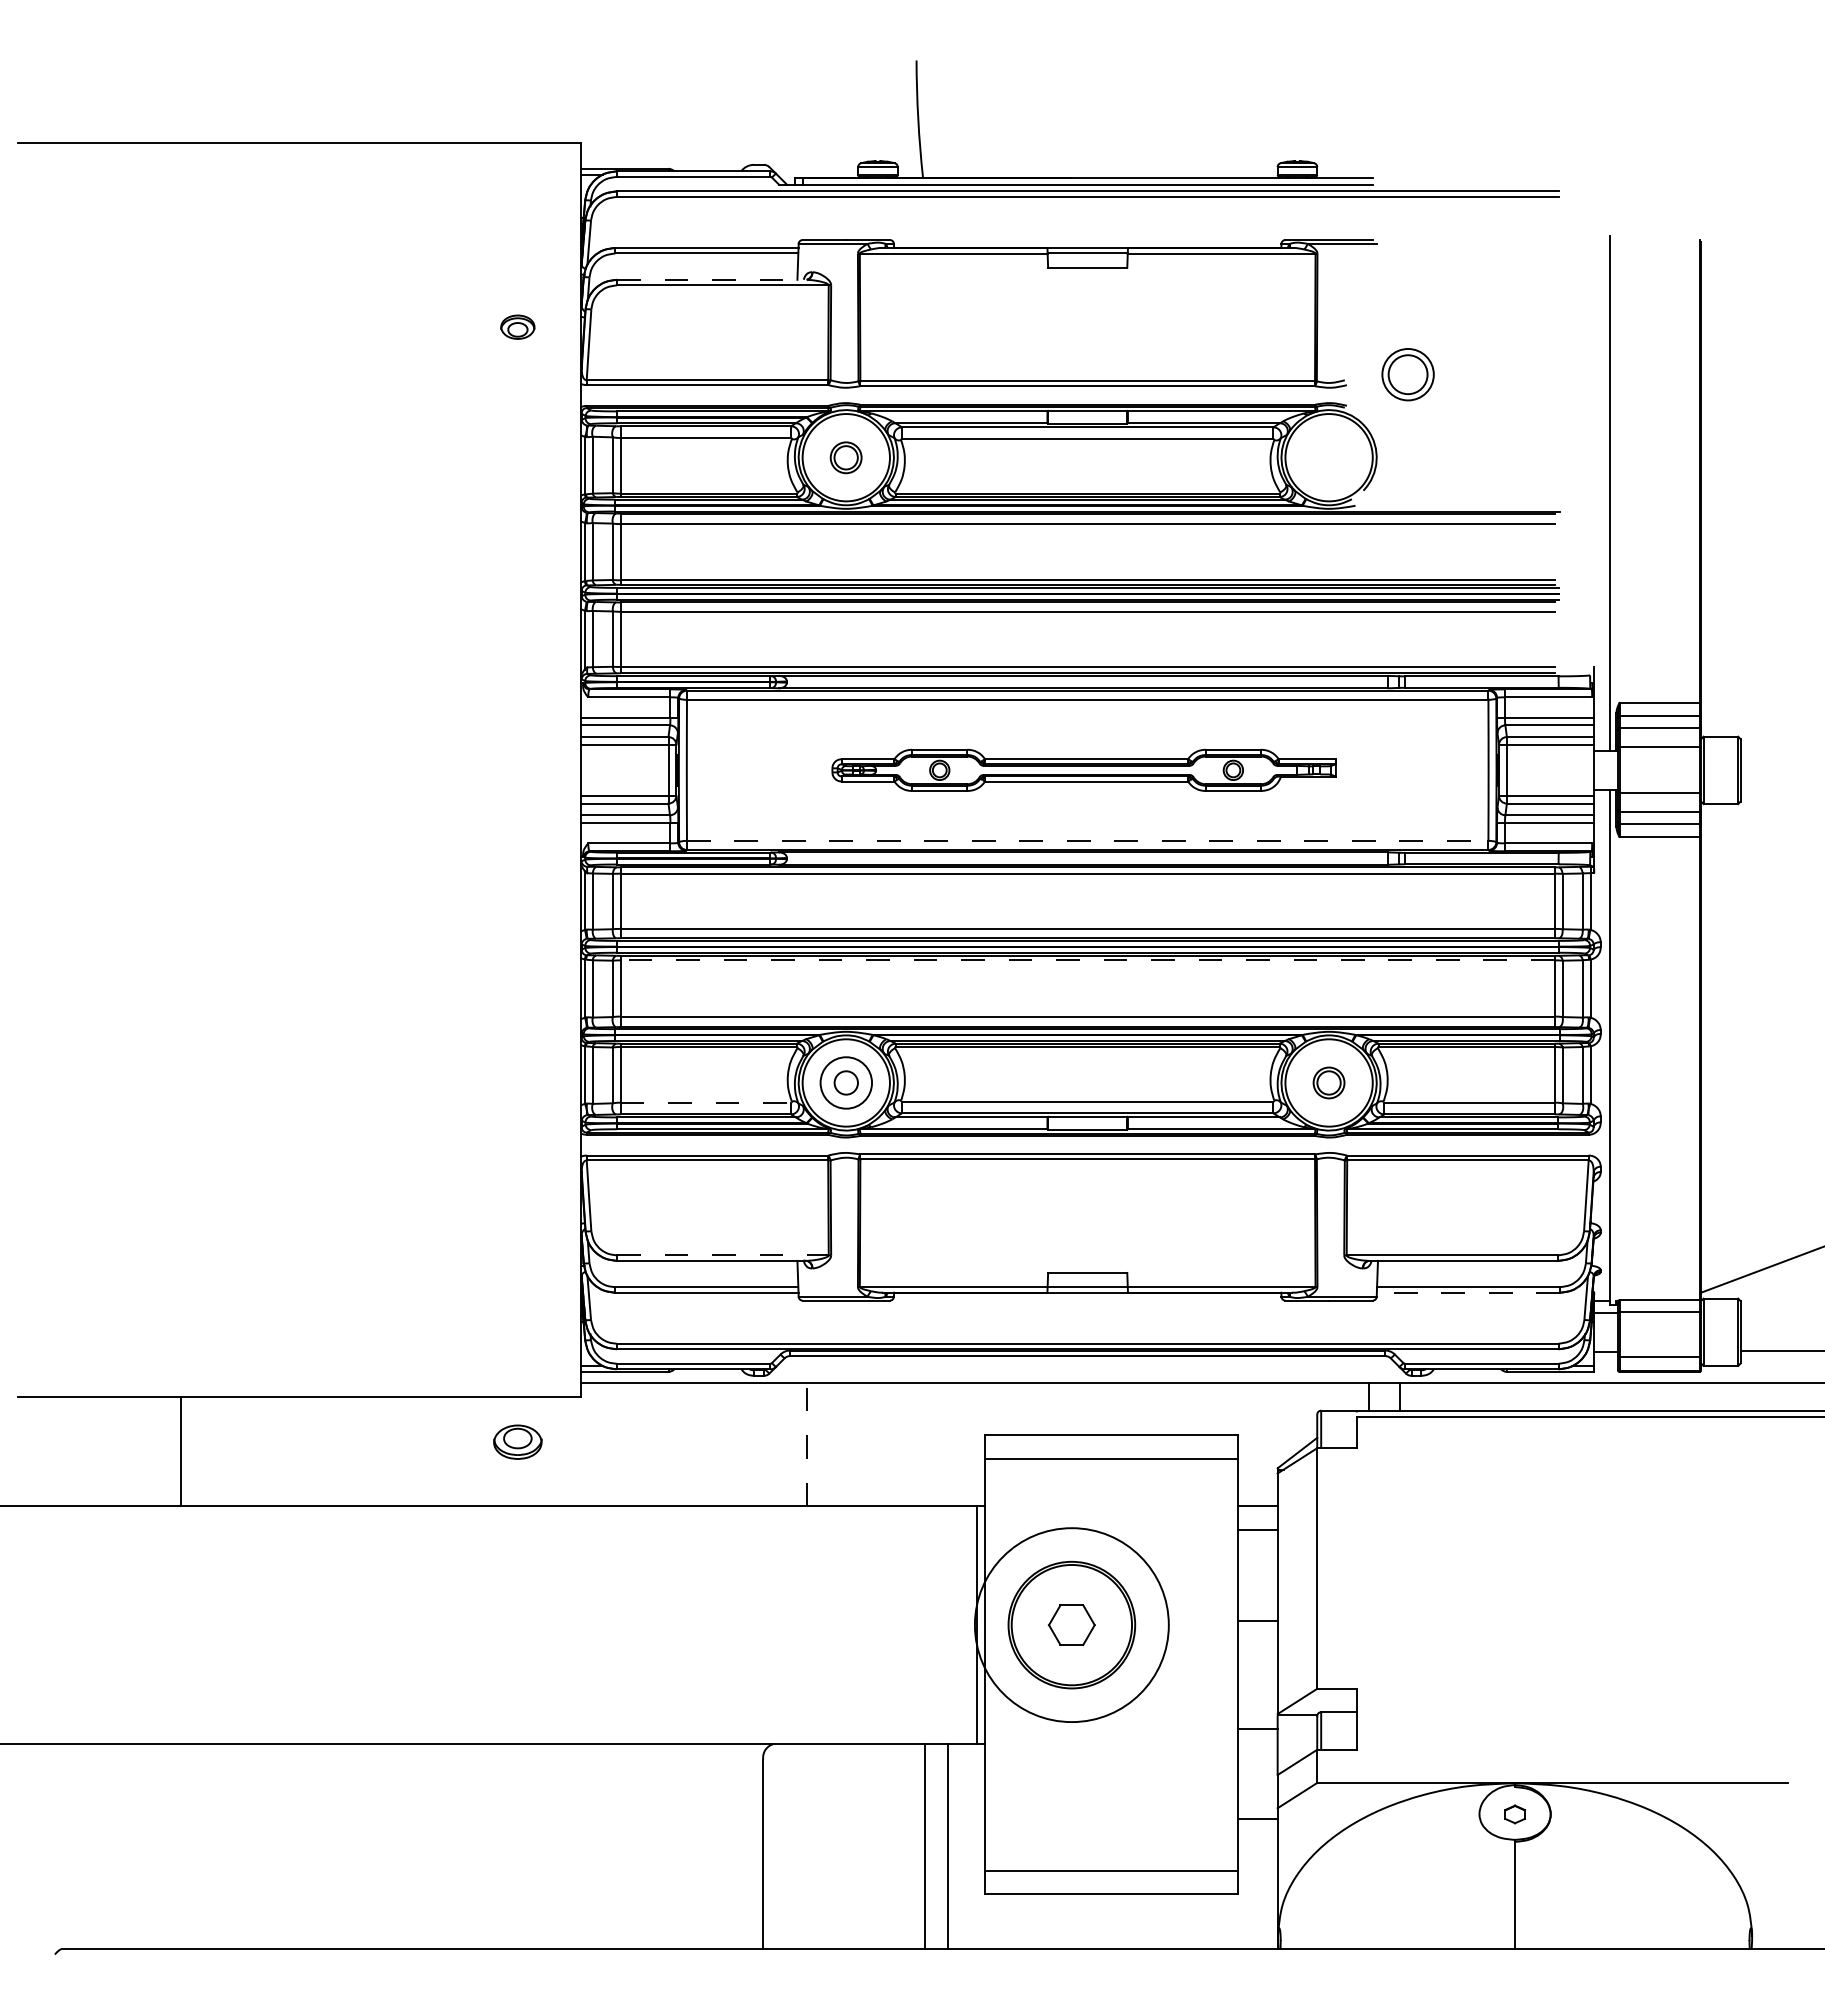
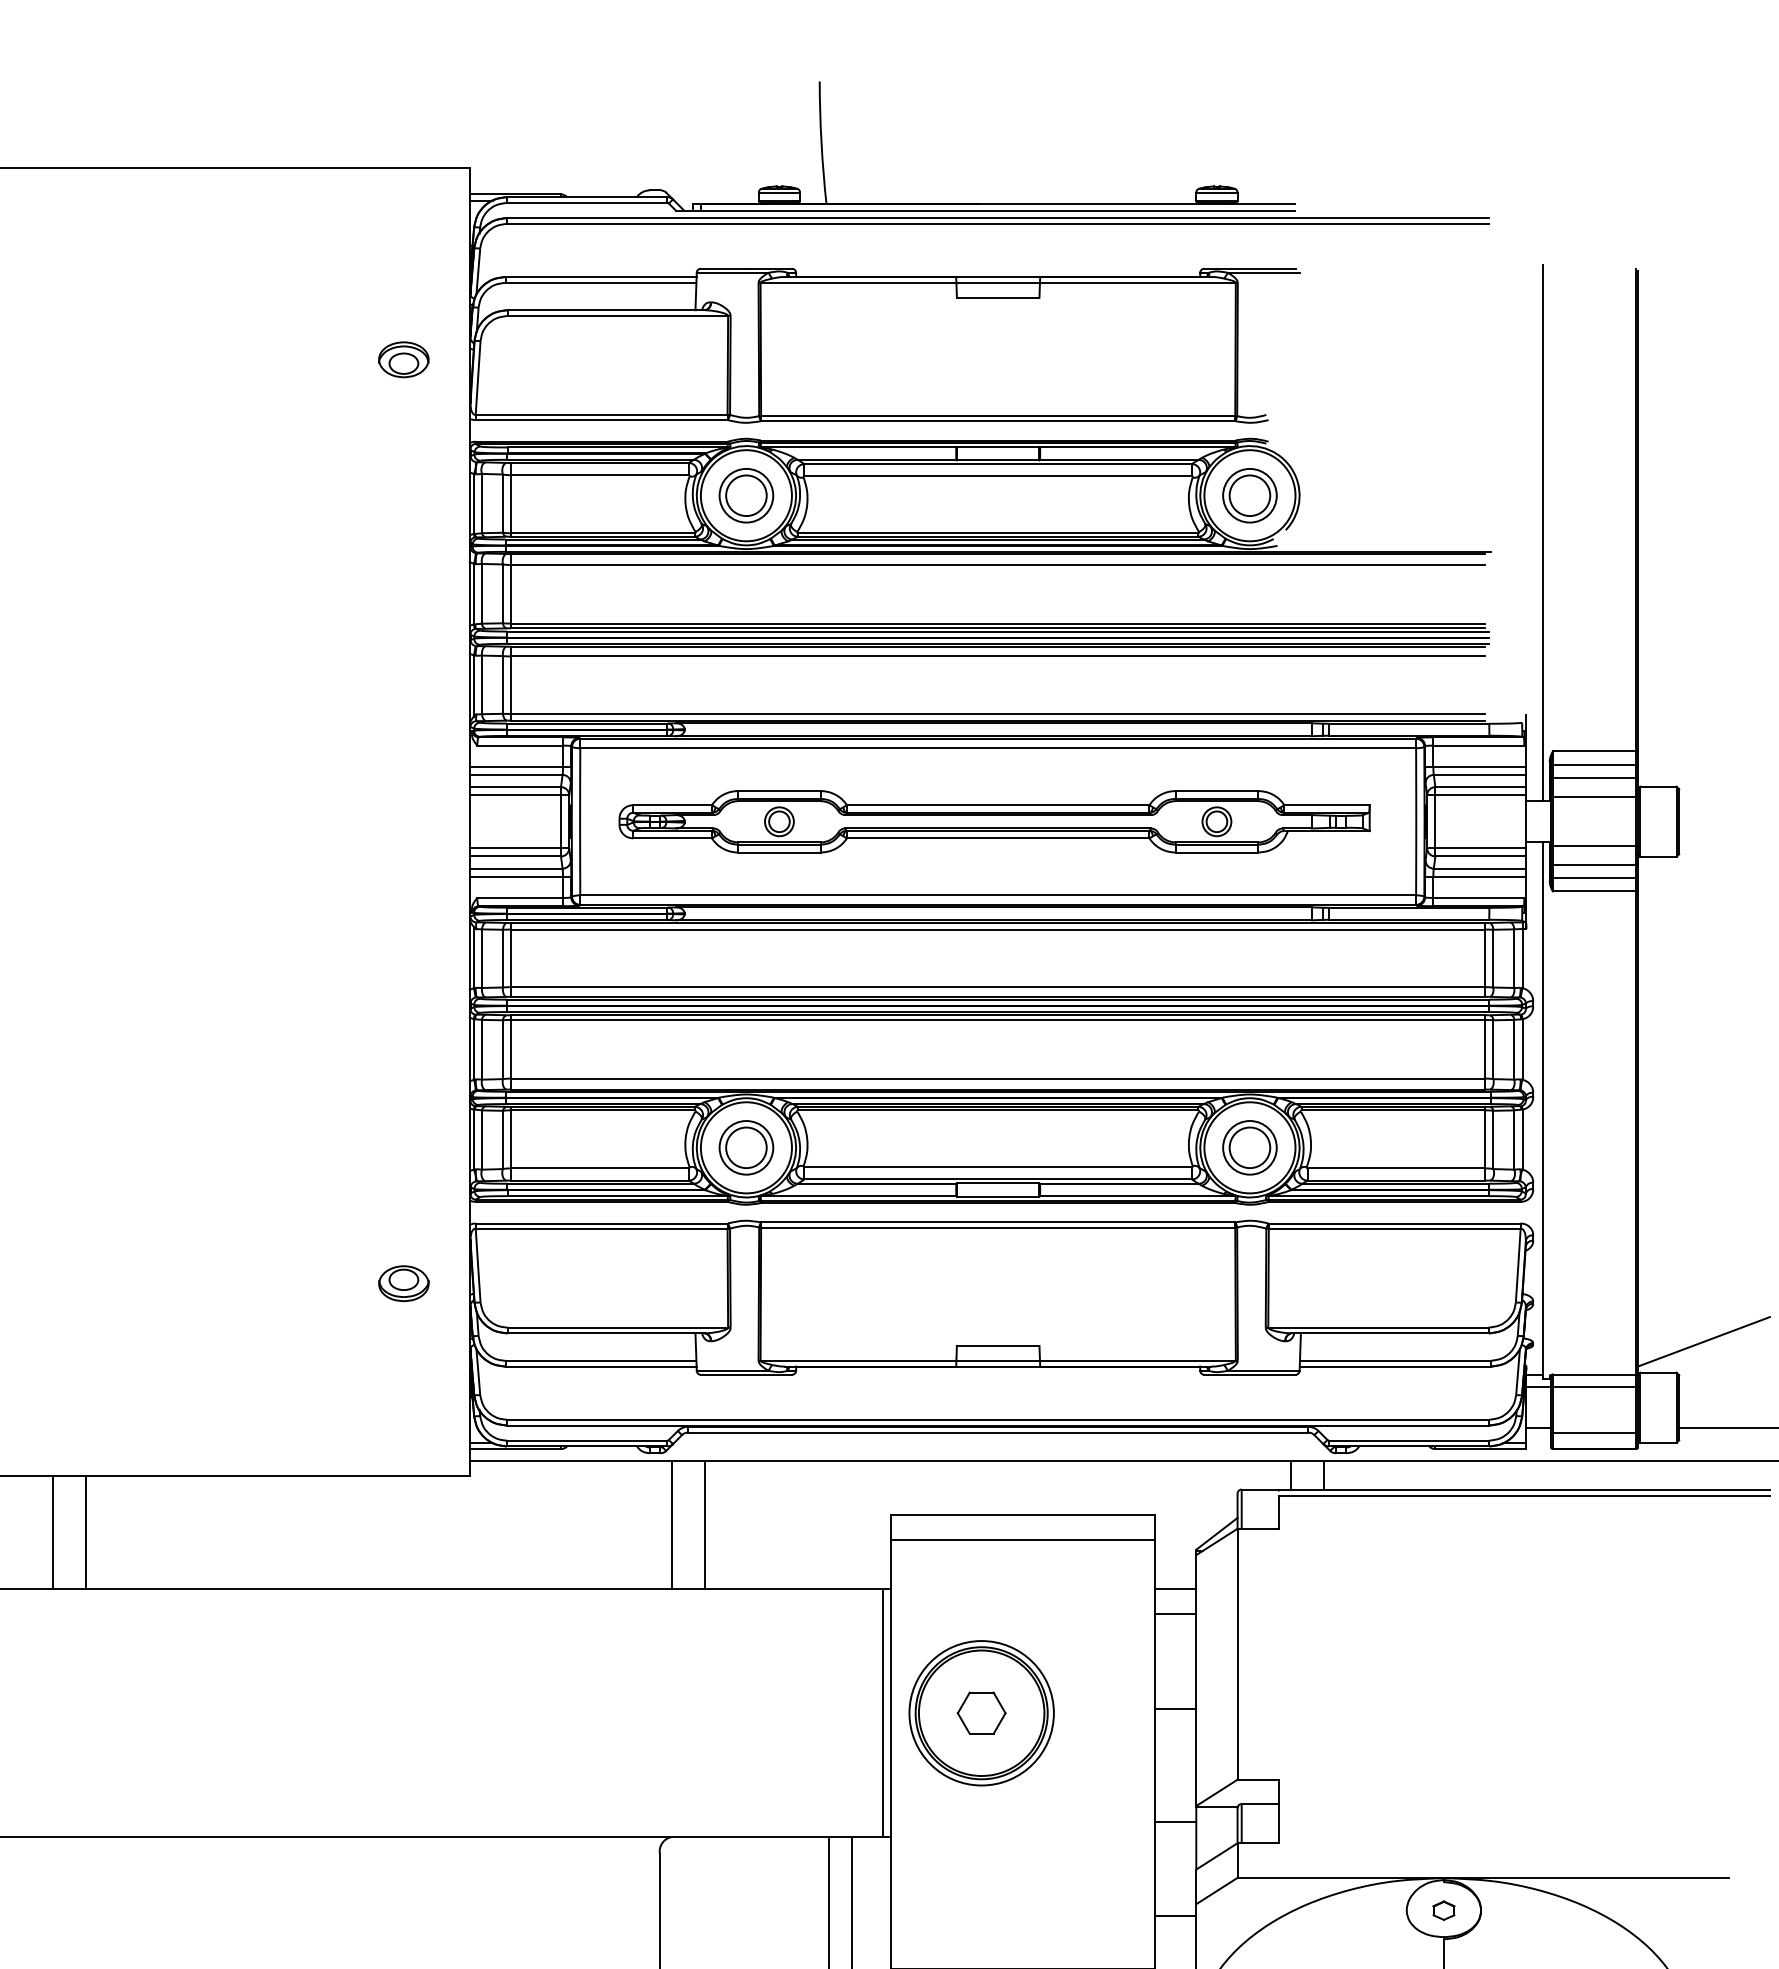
line: (712, 279) -> (606, 309), dashed -> solid
part: (517, 326) -> (403, 358), size x1.43
part: (1407, 374) -> (1249, 495), moved
part: (845, 457) -> (745, 495), size x1.67
part: (1083, 770) -> (993, 821), size x1.43
line: (1087, 841) -> (997, 896), dashed -> solid
line: (1087, 960) -> (997, 1020), dashed -> solid
circle: (845, 1082) -> (745, 1147), size x1.67
part: (1328, 1082) -> (1249, 1147), size x1.67
line: (706, 1102) -> (600, 1168), dashed -> solid
line: (722, 1255) -> (617, 1327), dashed -> solid
line: (1468, 1292) -> (1395, 1366), dashed -> solid
part: (517, 1441) -> (403, 1282), moved
line: (775, 1444) -> (672, 1524), added
line: (806, 1444) -> (704, 1524), dashed -> solid
line: (213, 1451) -> (86, 1532), added
circle: (1071, 1624) -> (981, 1712), size x0.71

